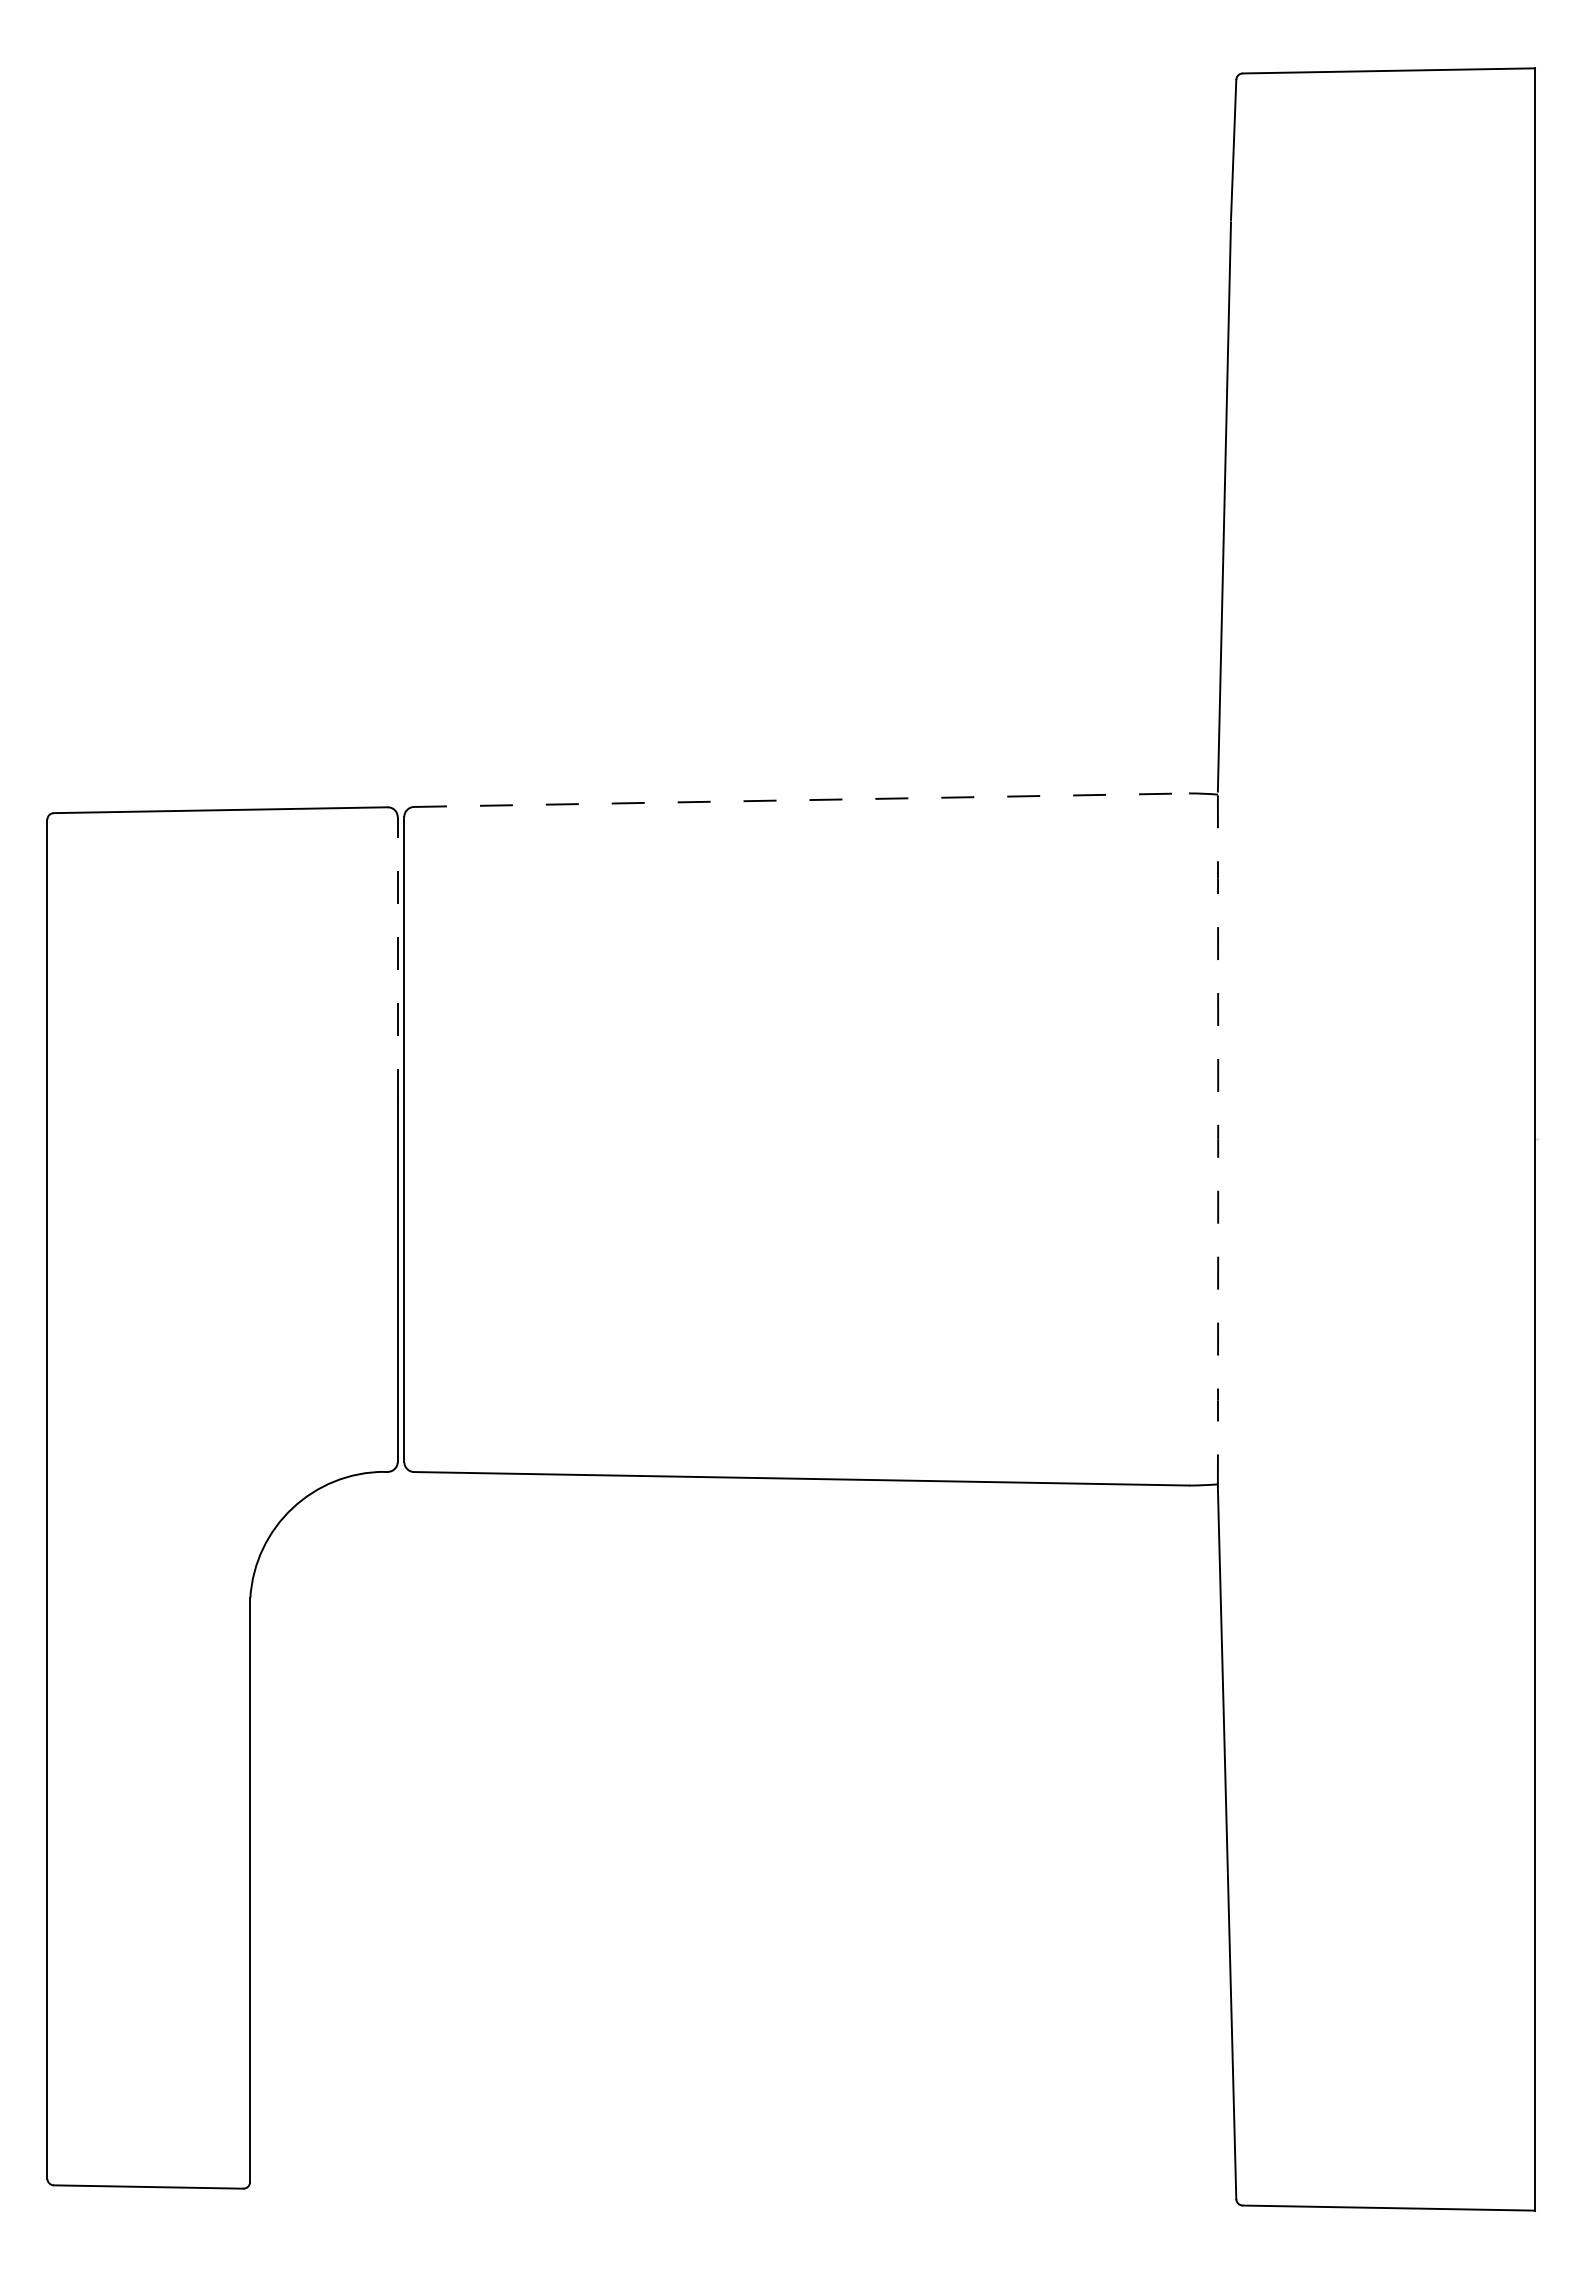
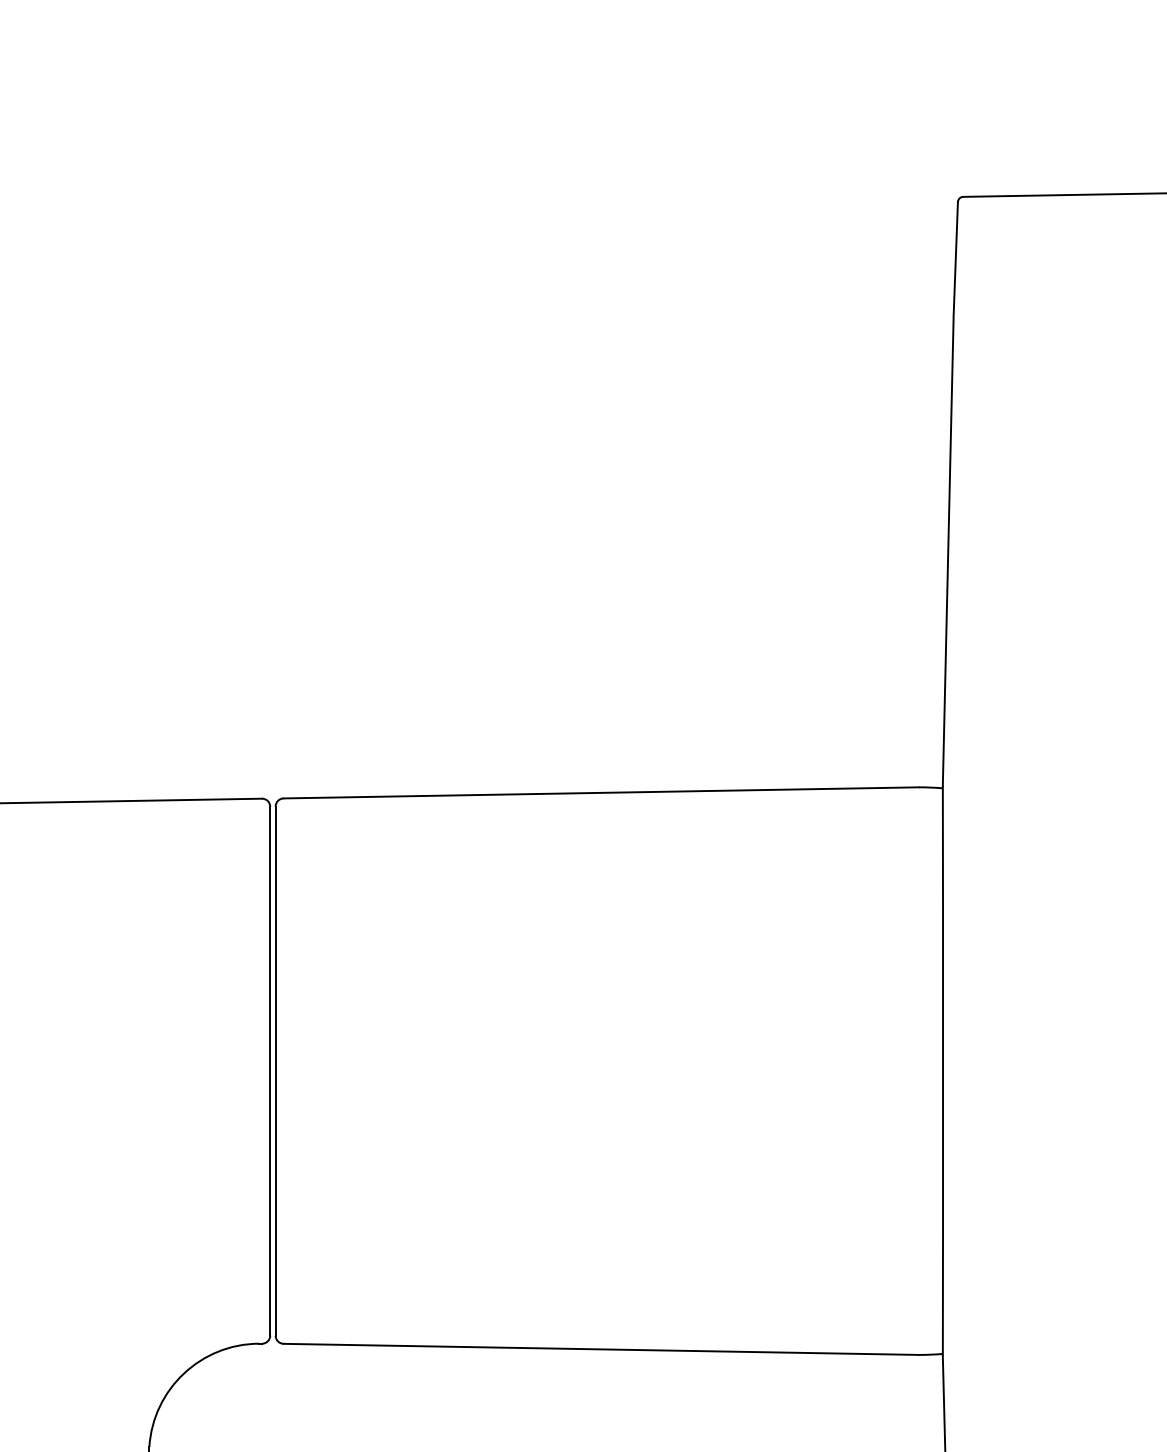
line: (802, 800) -> (602, 793), dashed -> solid
line: (397, 958) -> (270, 922), dashed -> solid
arc: (1218, 1139) -> (943, 1071), dashed -> solid

